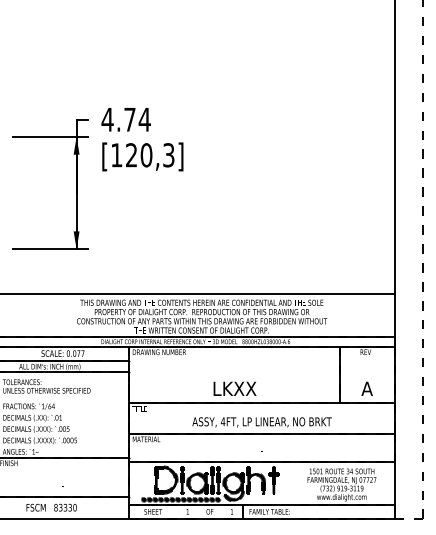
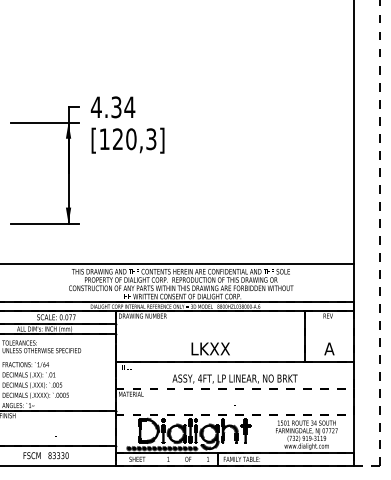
text: (129, 119) -> (116, 107), 4.74 -> 4.34
line: (262, 433) -> (235, 389), solid -> dashed
line: (262, 462) -> (235, 415), solid -> dashed

